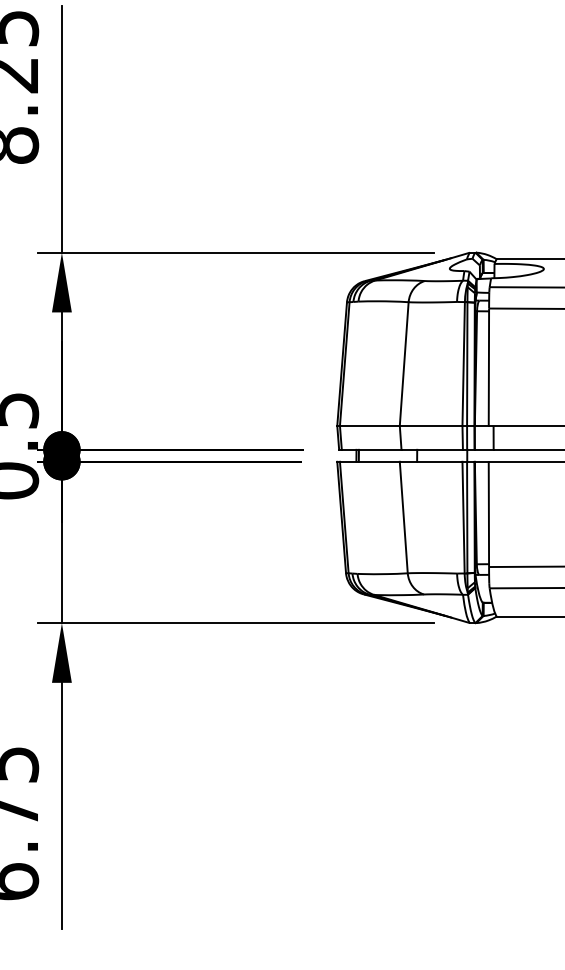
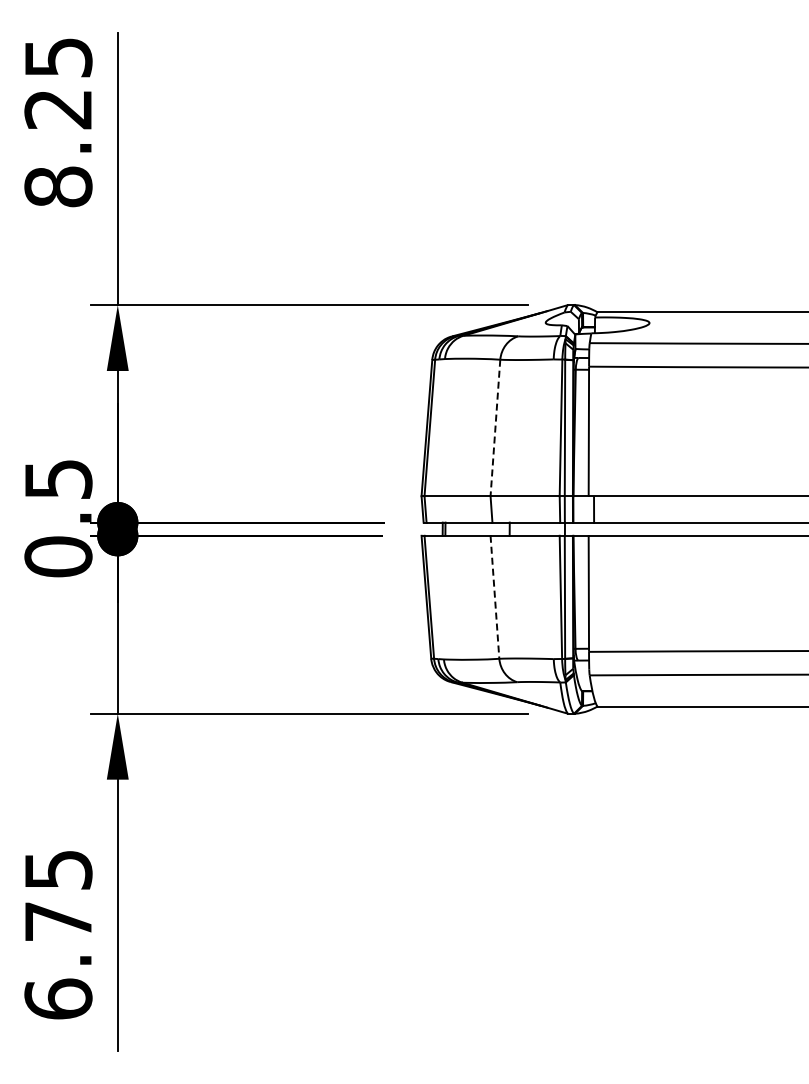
line: (404, 364) -> (495, 428), solid -> dashed
line: (403, 517) -> (494, 597), solid -> dashed

